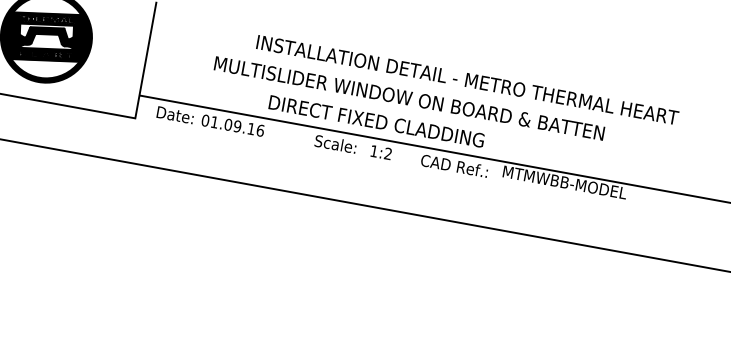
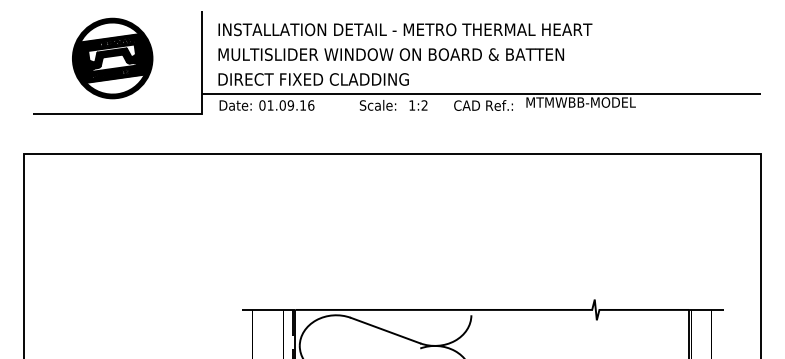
text: (467, 79) -> (405, 29), moved
text: (408, 98) -> (390, 54), moved
text: (376, 121) -> (313, 79), moved

